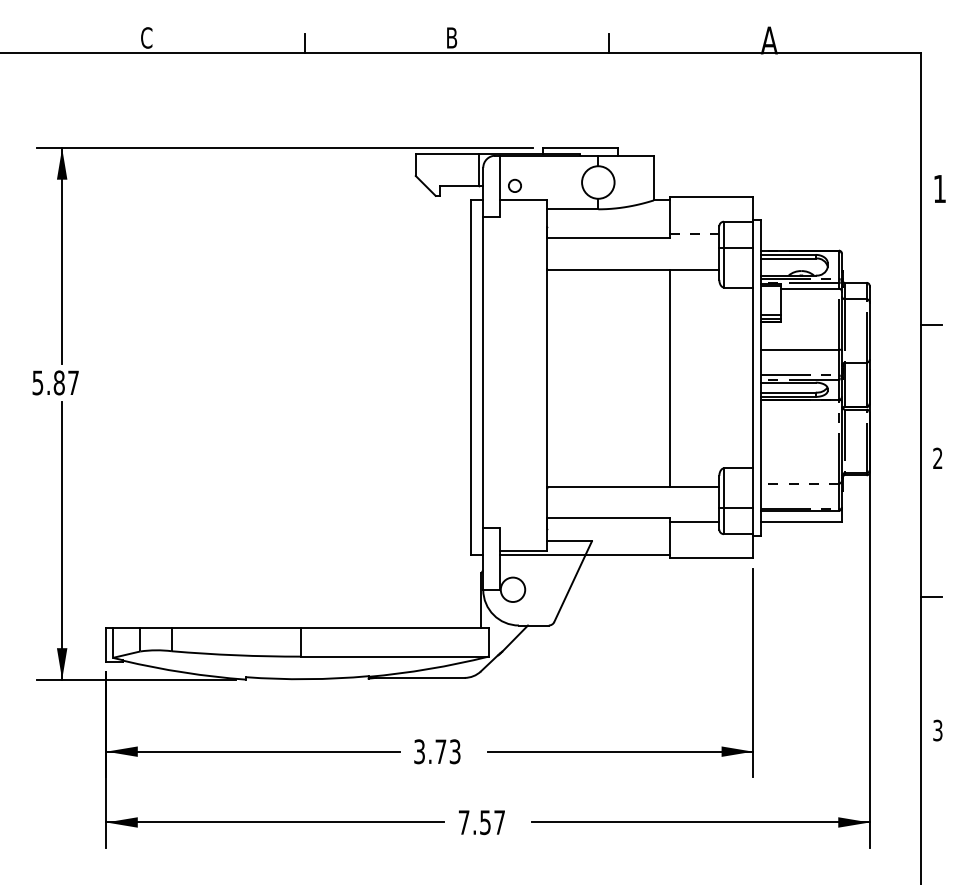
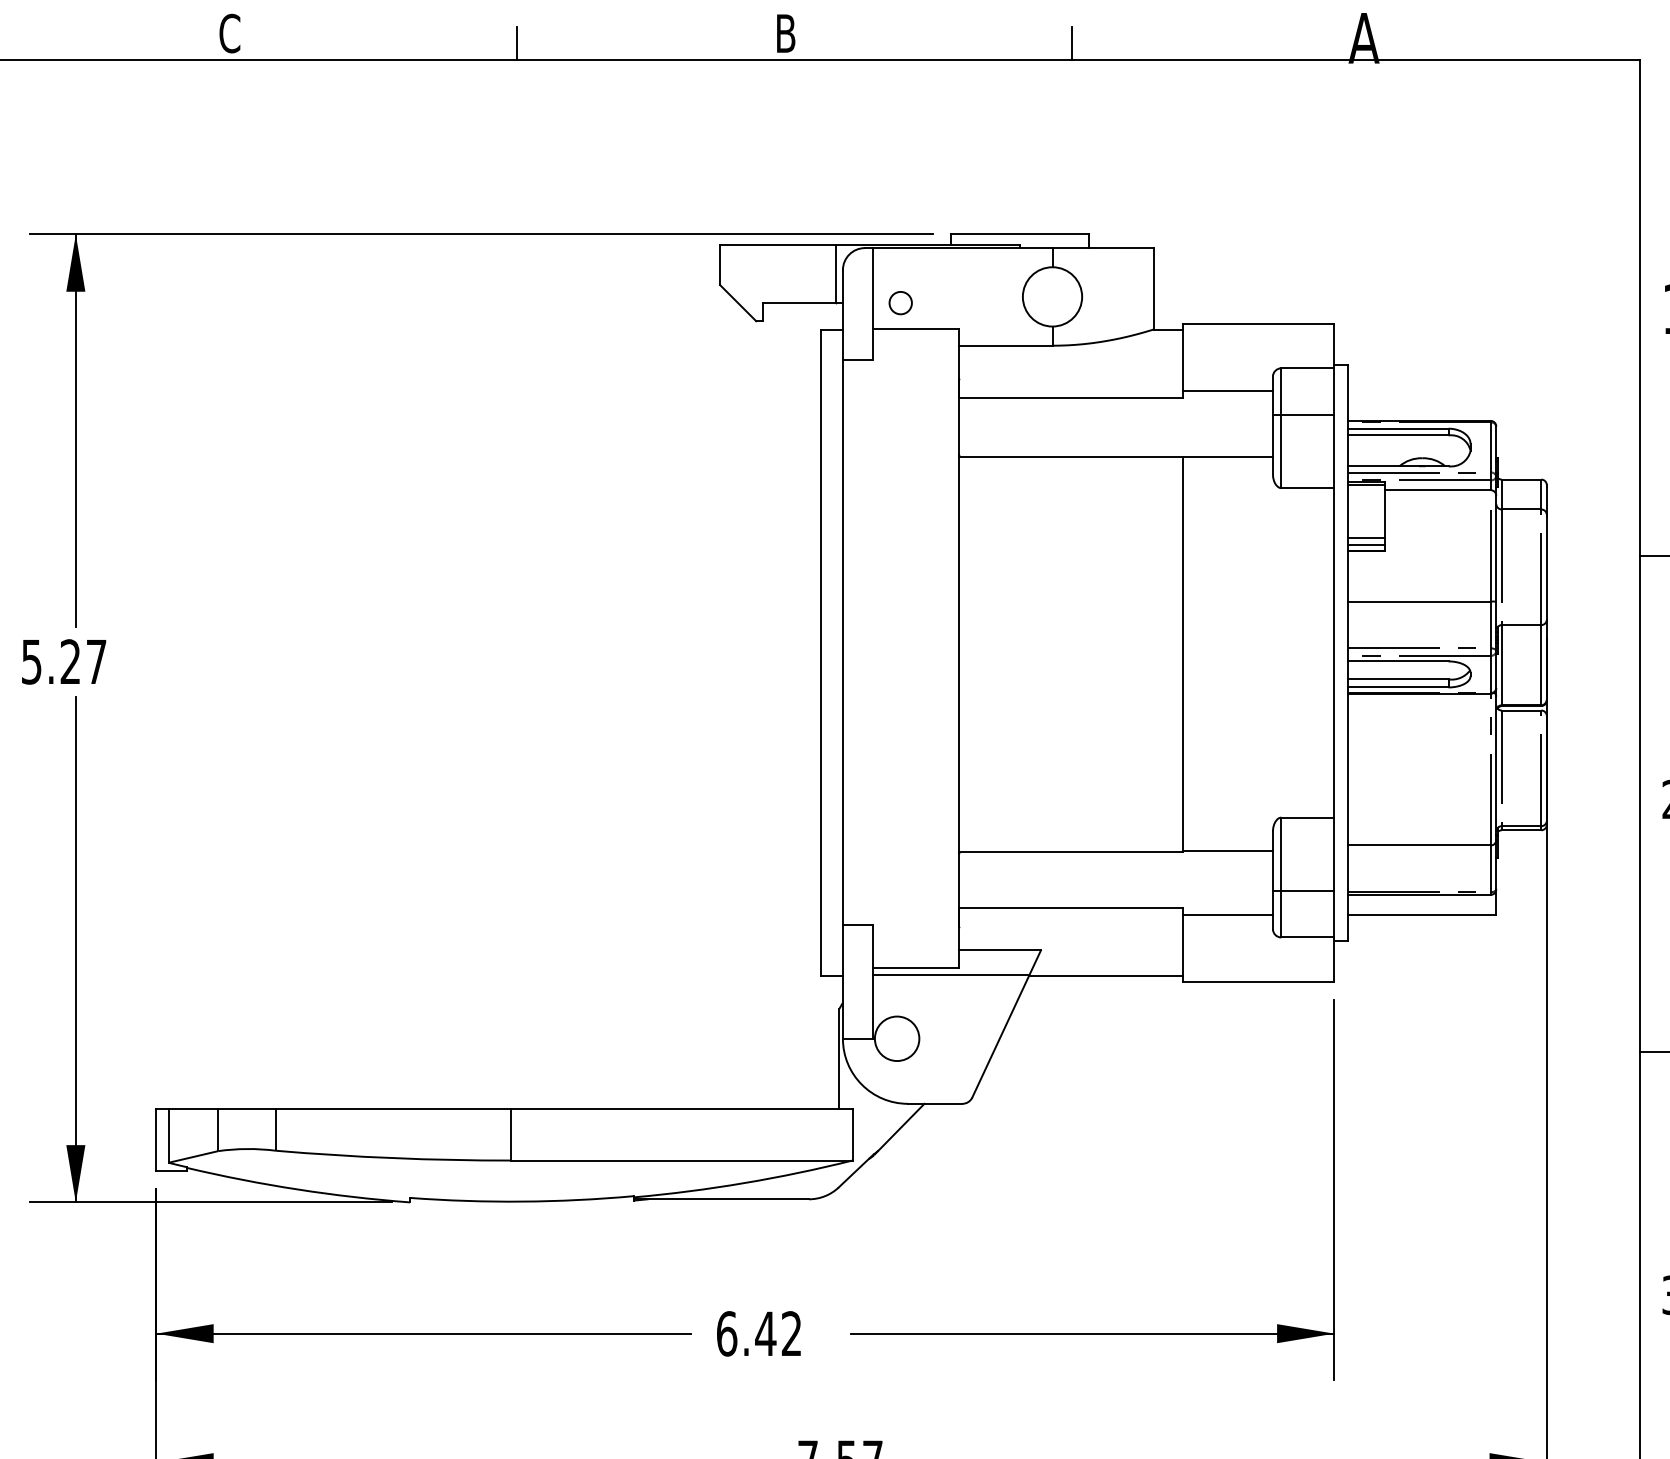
line: (694, 234) -> (1227, 391), dashed -> solid
text: (58, 382) -> (69, 661), 5.87 -> 5.27
line: (799, 483) -> (1418, 845), dashed -> solid
text: (437, 751) -> (759, 1333), 3.73 -> 6.42

